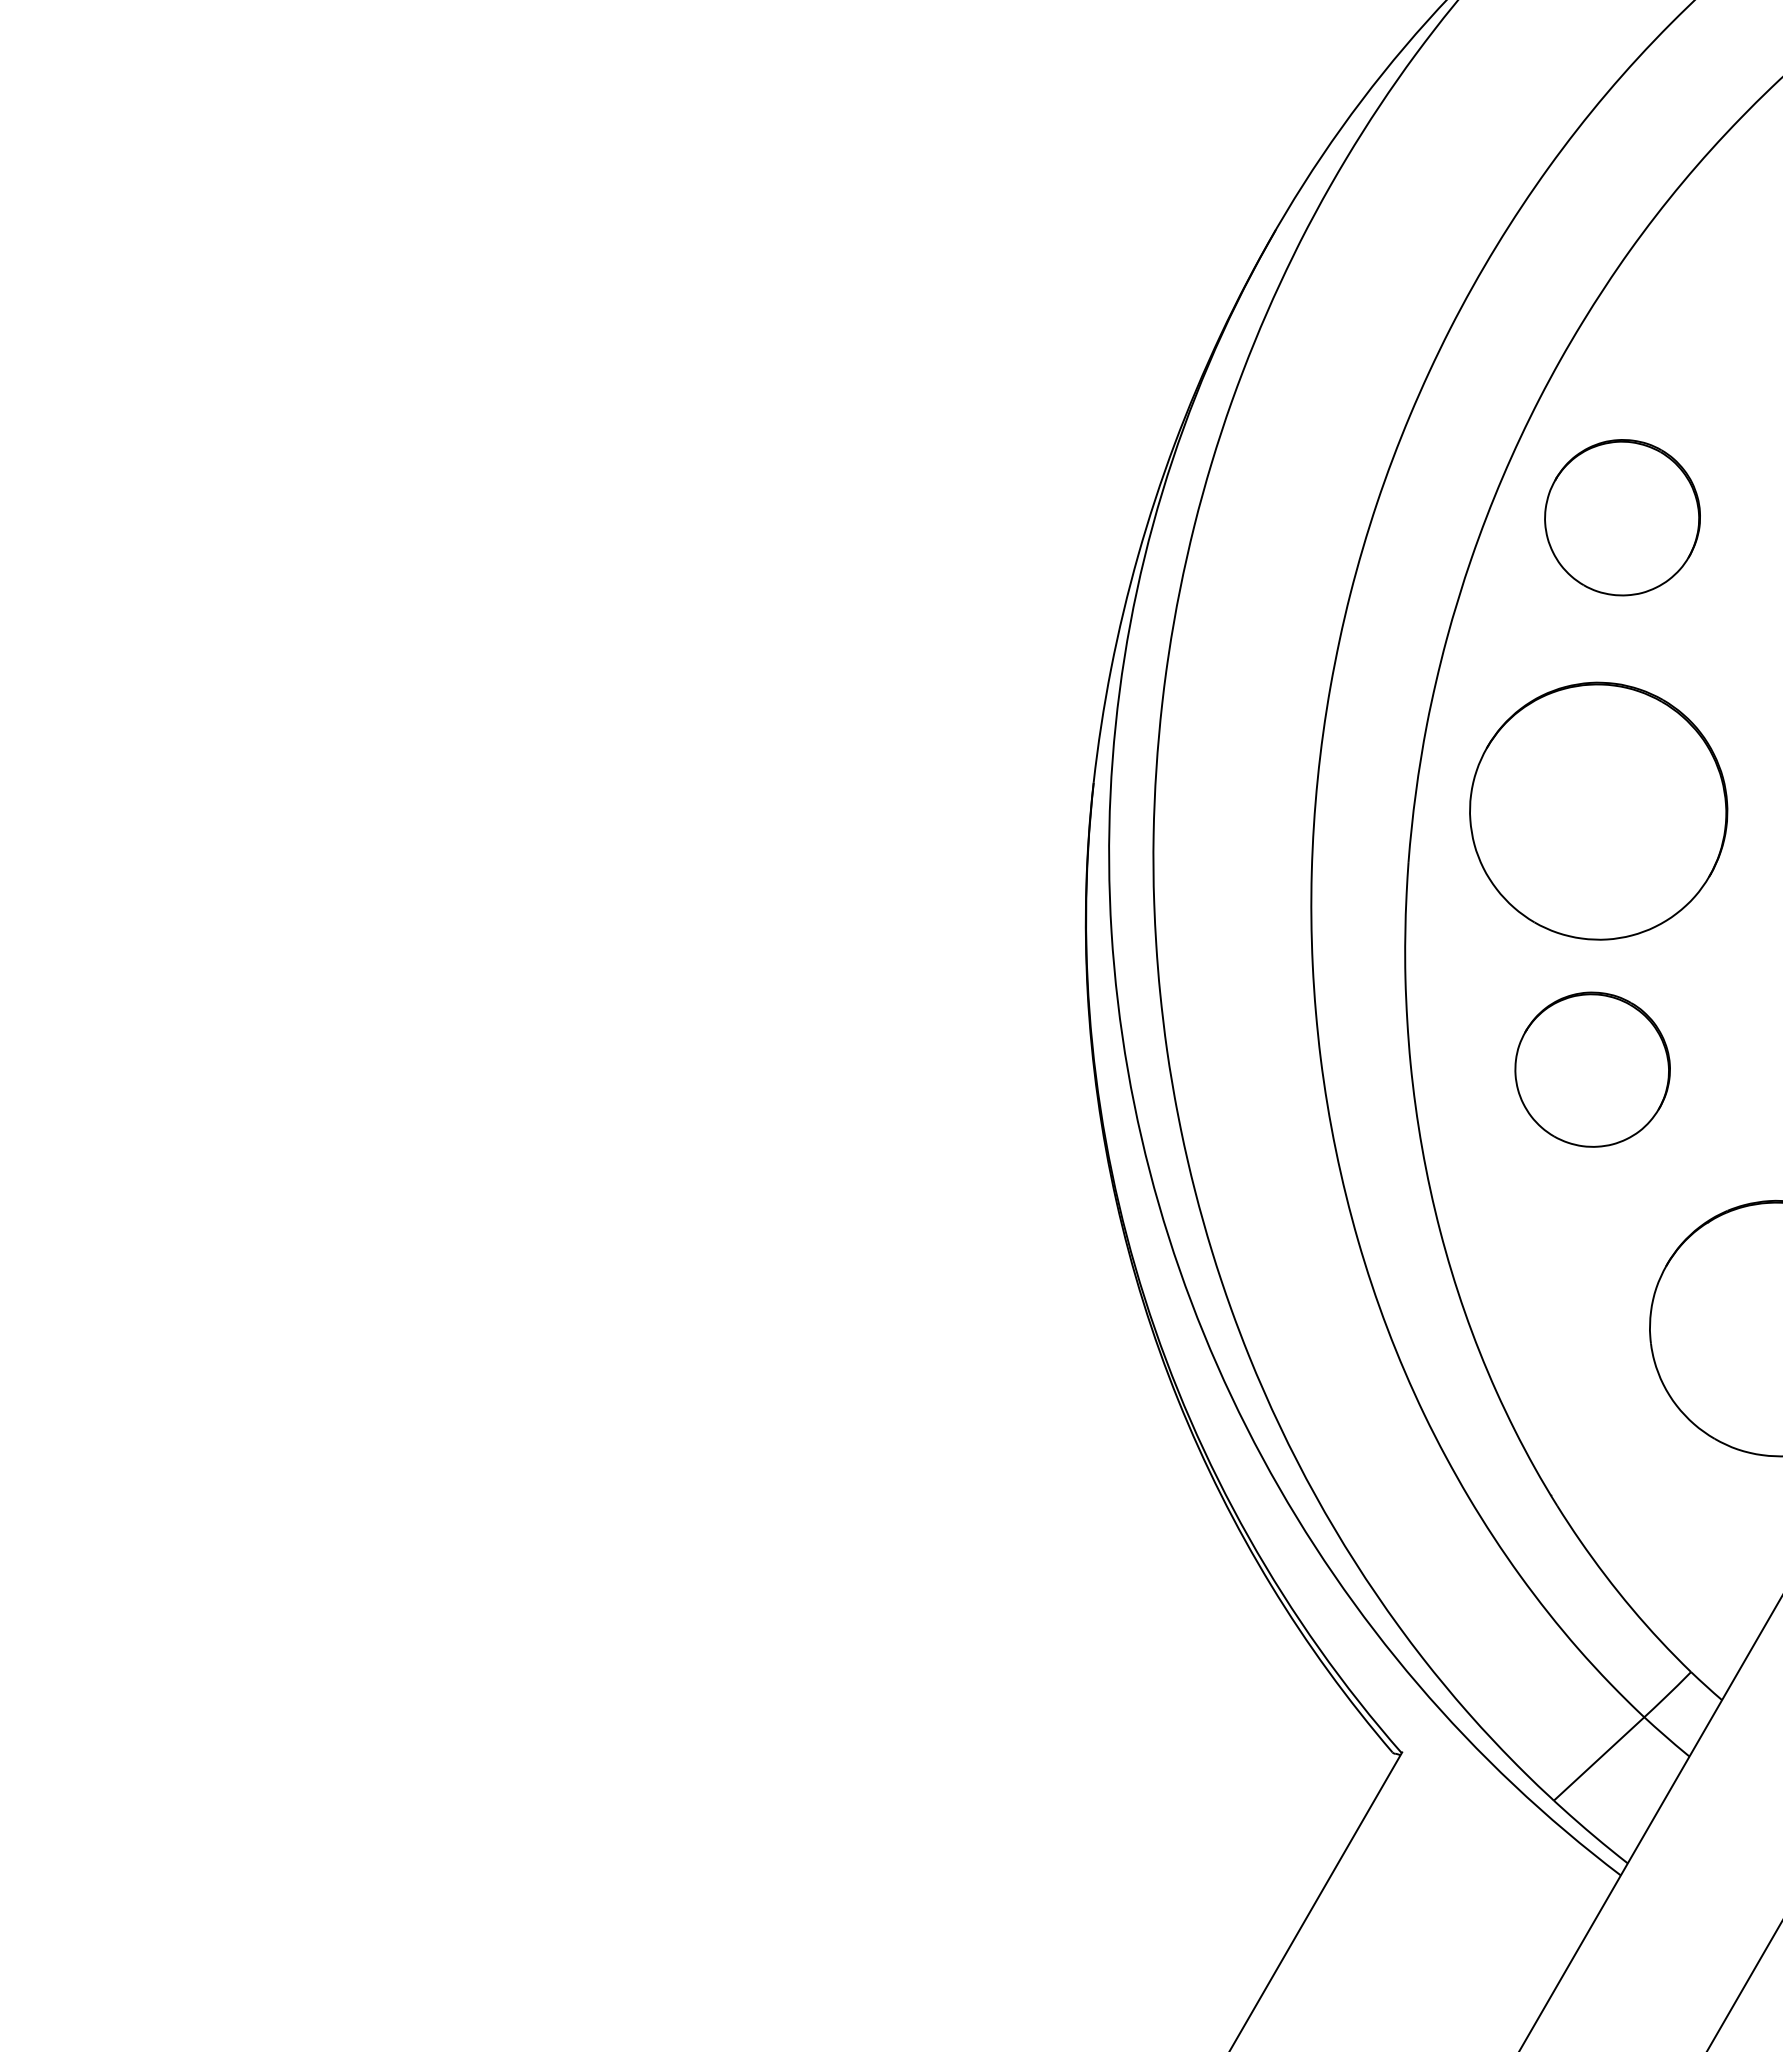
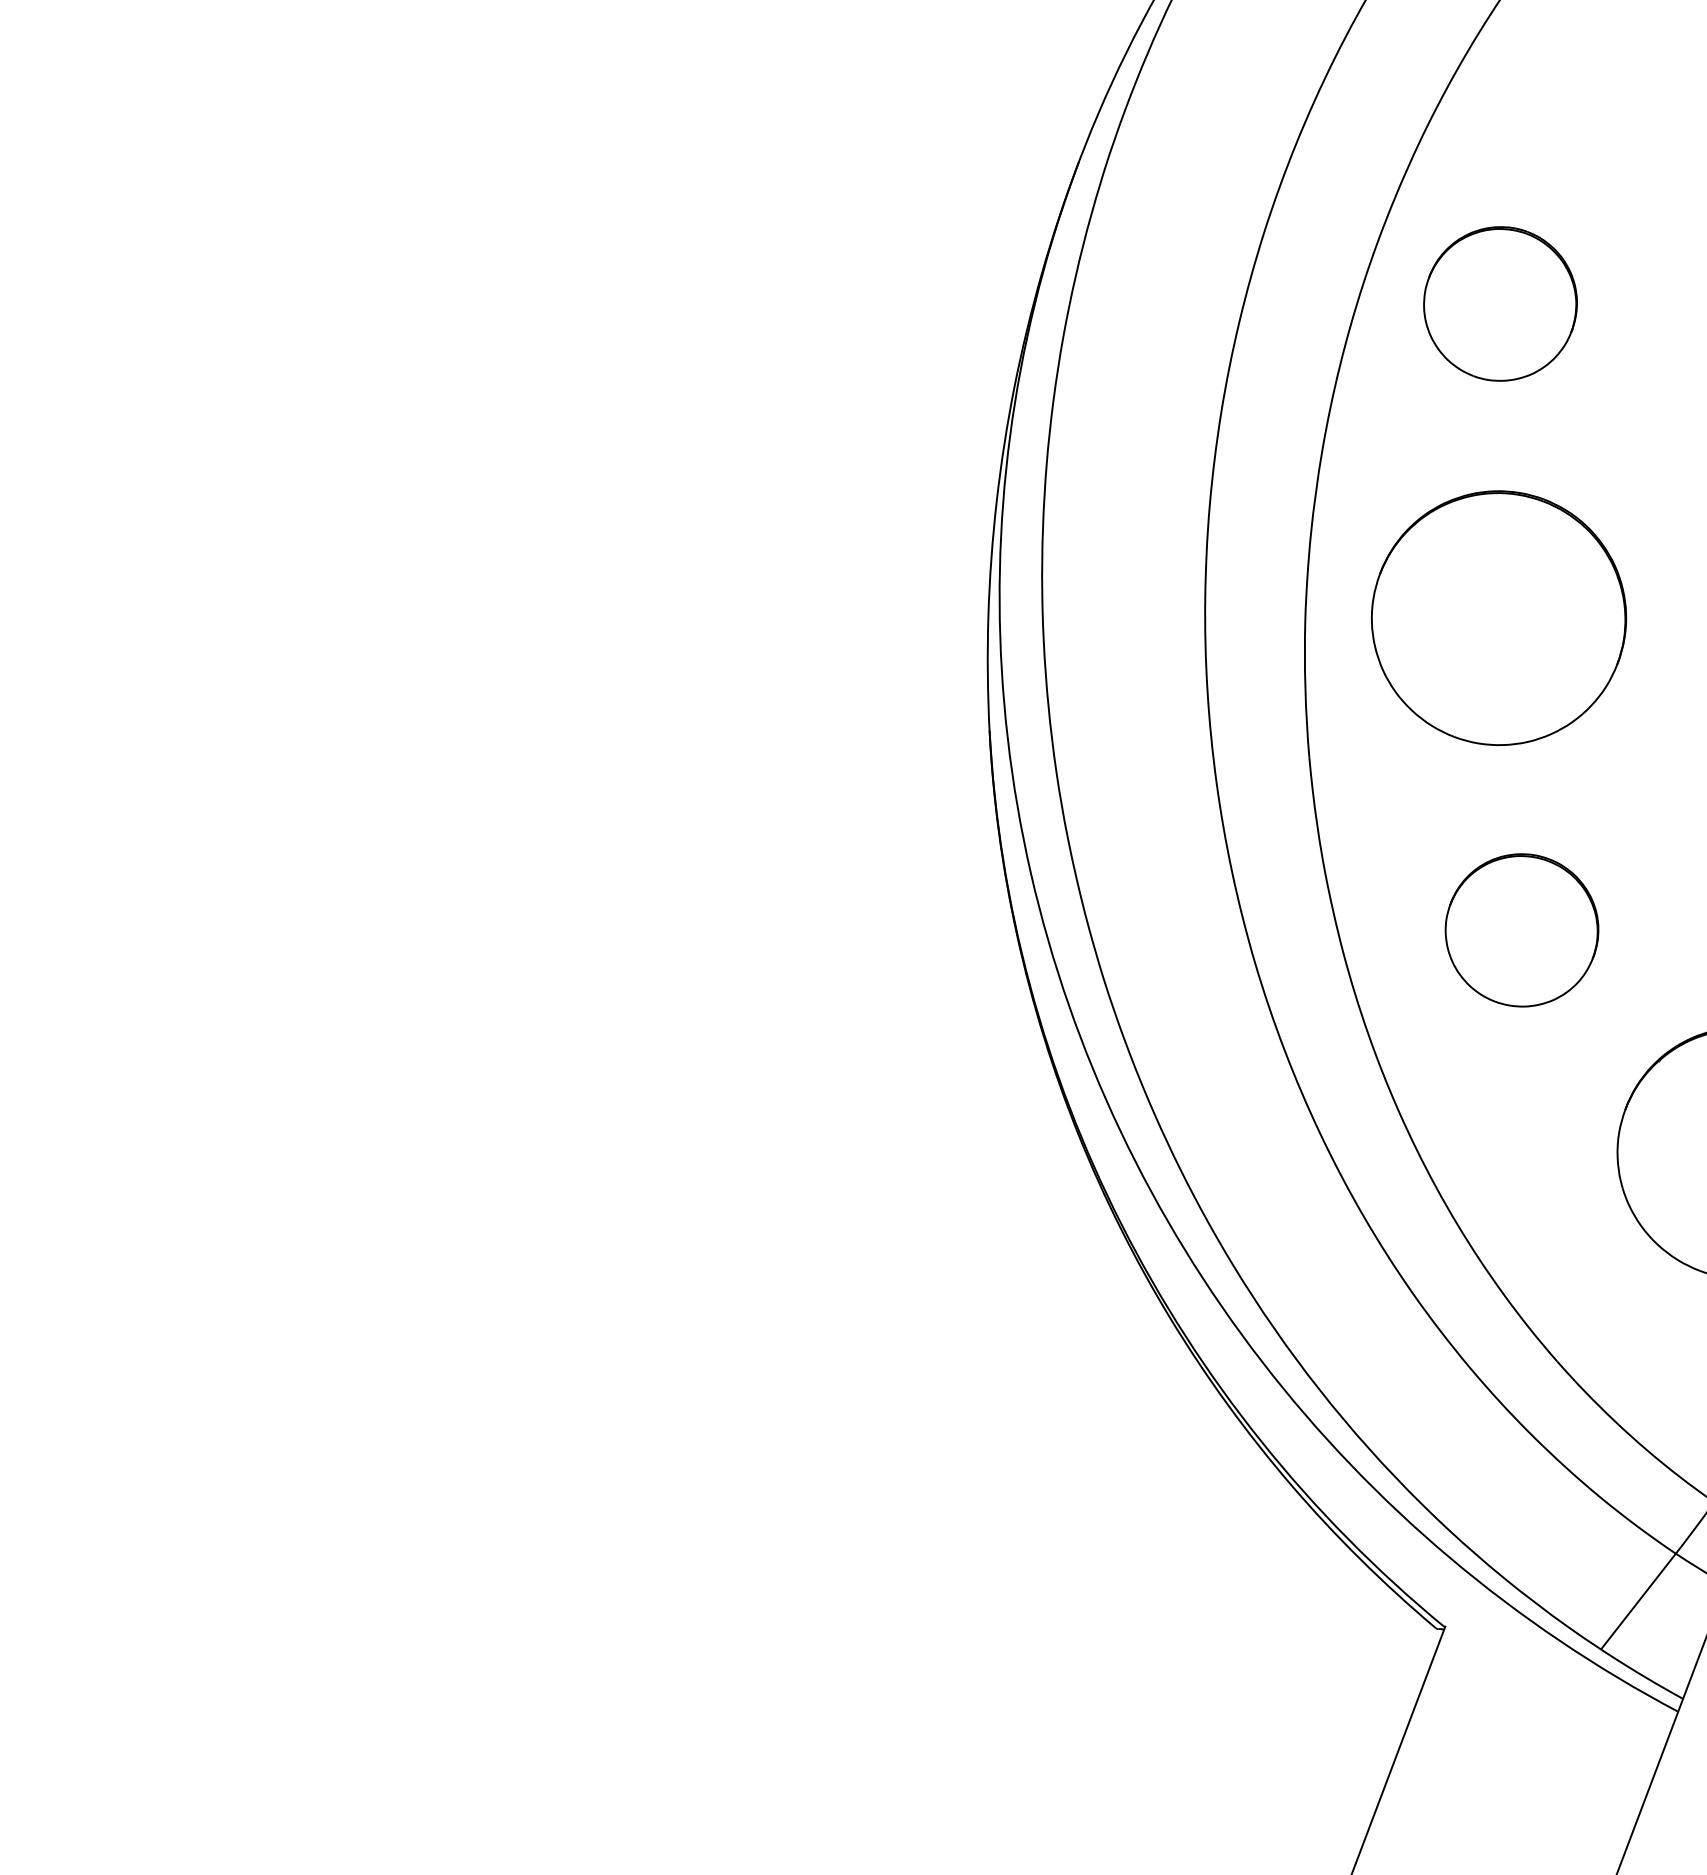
part: (1622, 517) -> (1500, 303), moved
part: (1598, 810) -> (1498, 617), moved

